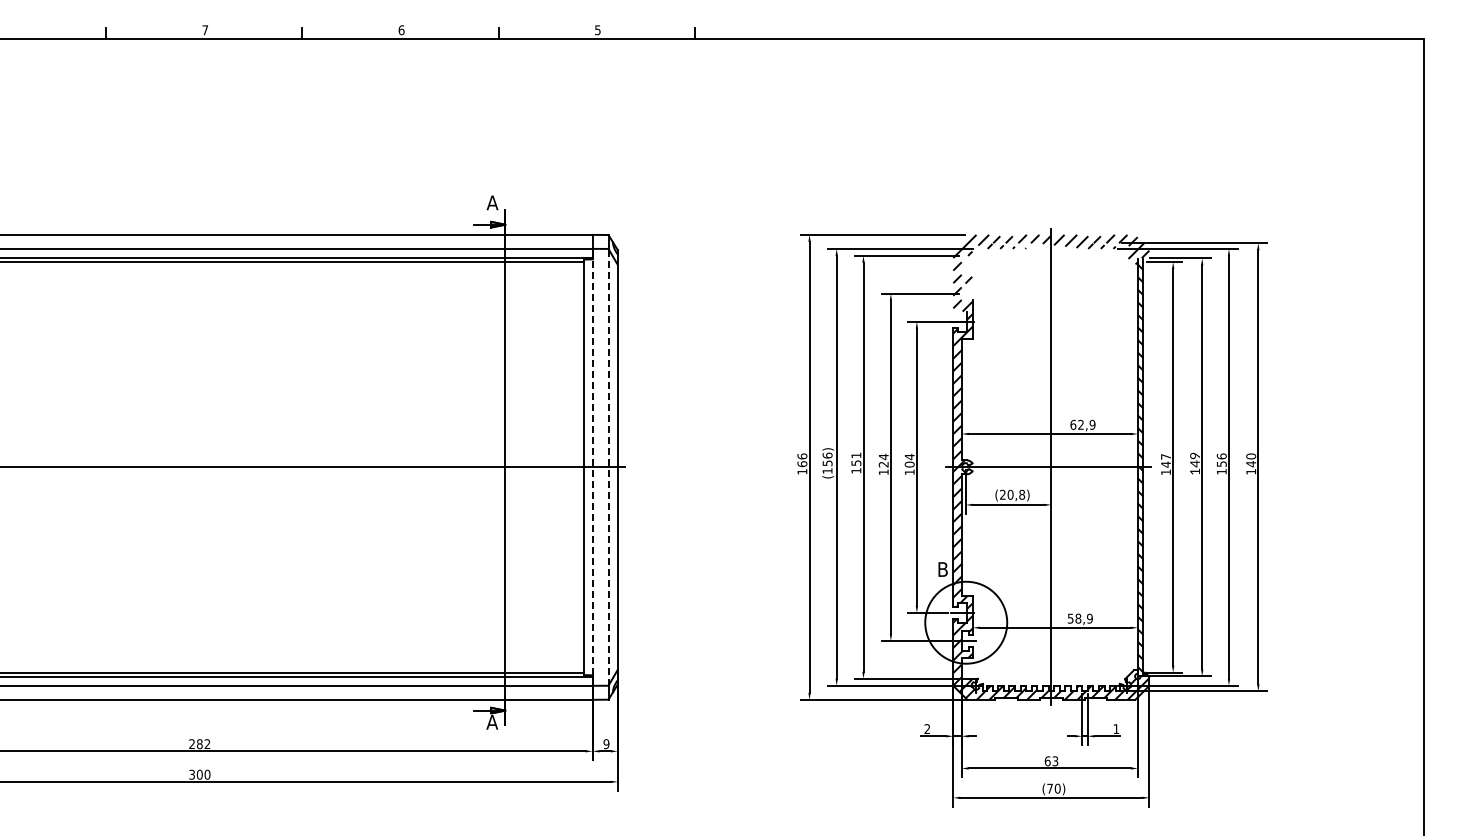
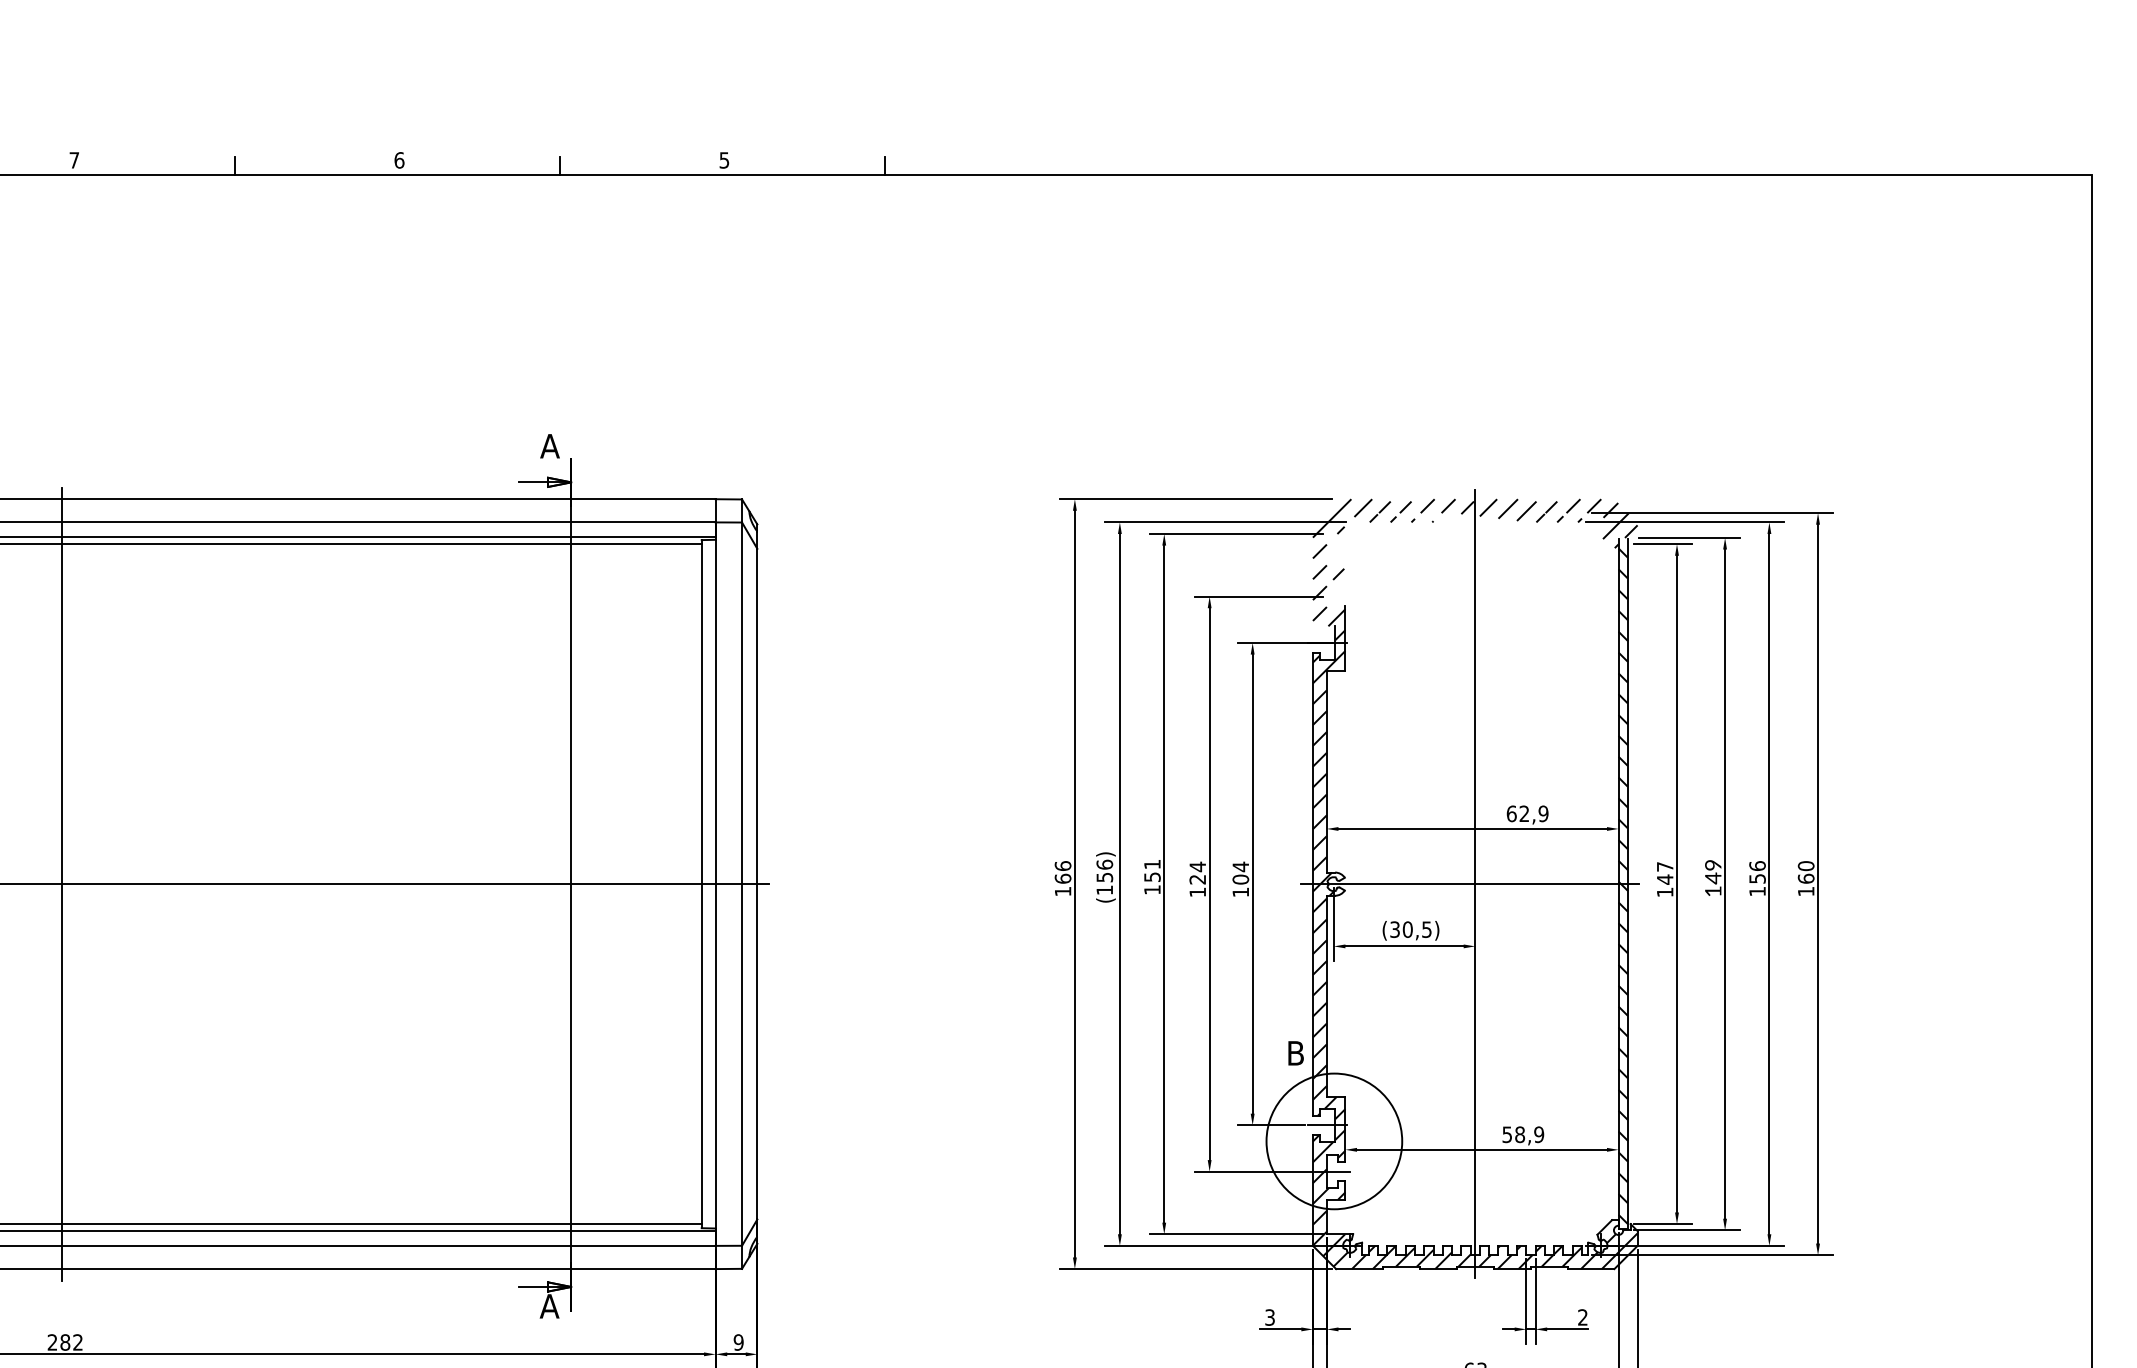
text: (1251, 464) -> (1806, 879), 140 -> 160
line: (197, 466) -> (61, 882), added
line: (608, 466) -> (742, 882), dashed -> solid
line: (592, 467) -> (715, 884), dashed -> solid
text: (1012, 494) -> (1410, 929), (20,8) -> (30,5)
text: (1116, 728) -> (1583, 1316), 1 -> 2
text: (927, 729) -> (1270, 1318), 2 -> 3

